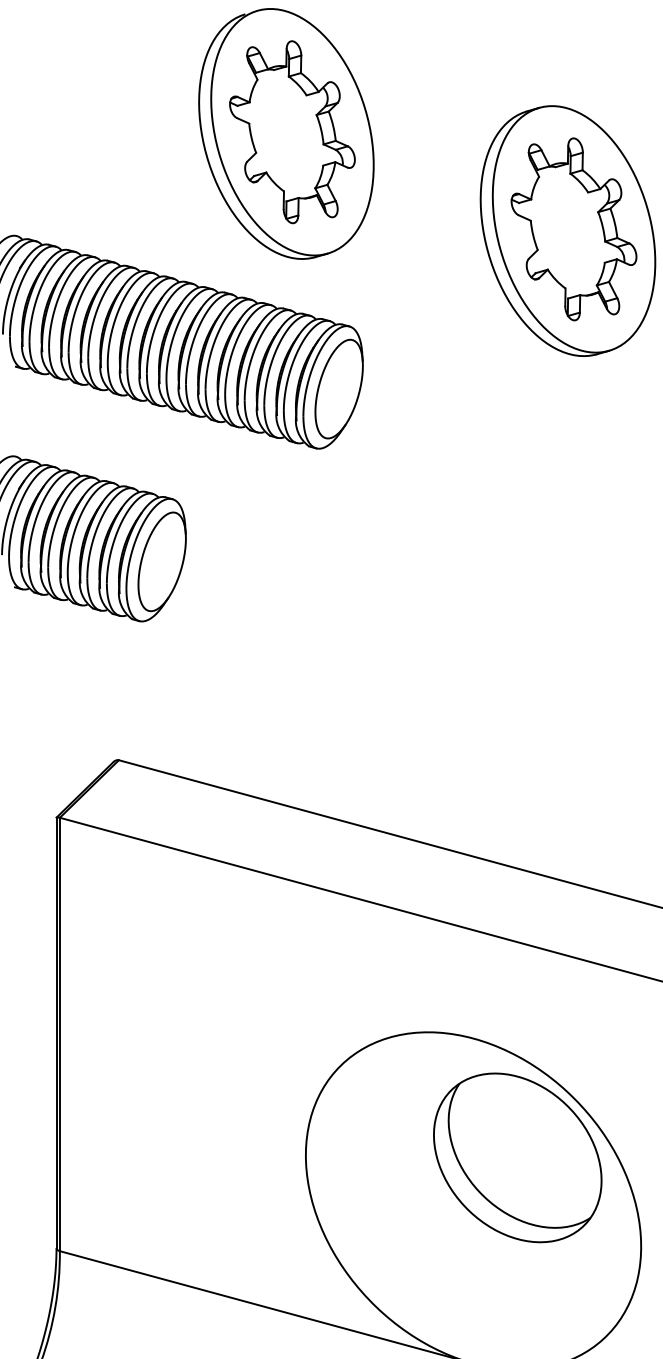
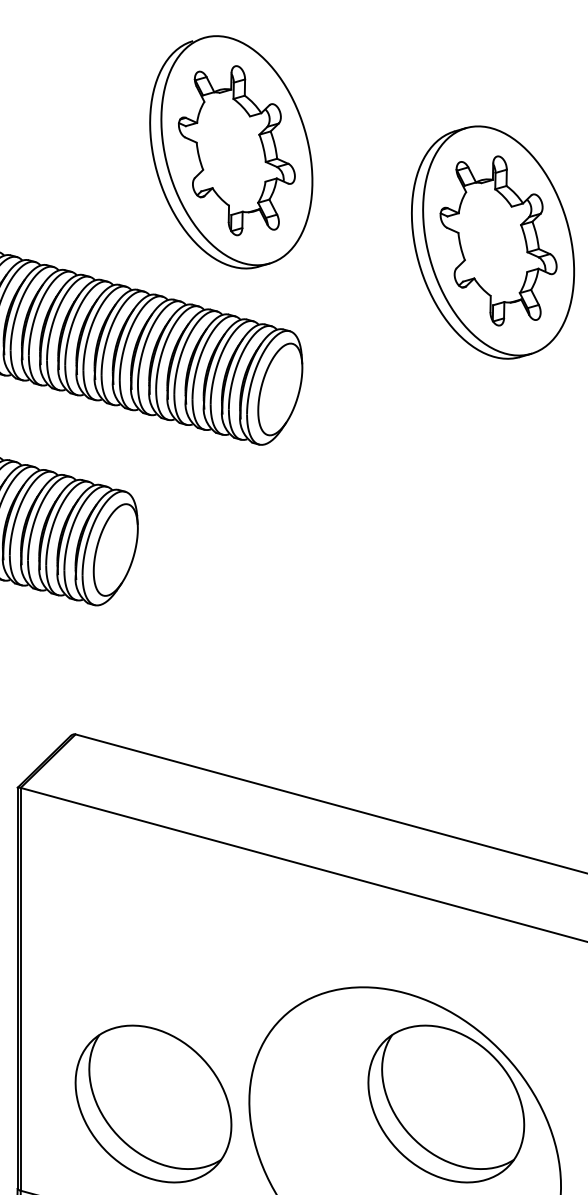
part: (202, 1157) -> (153, 1103), added

